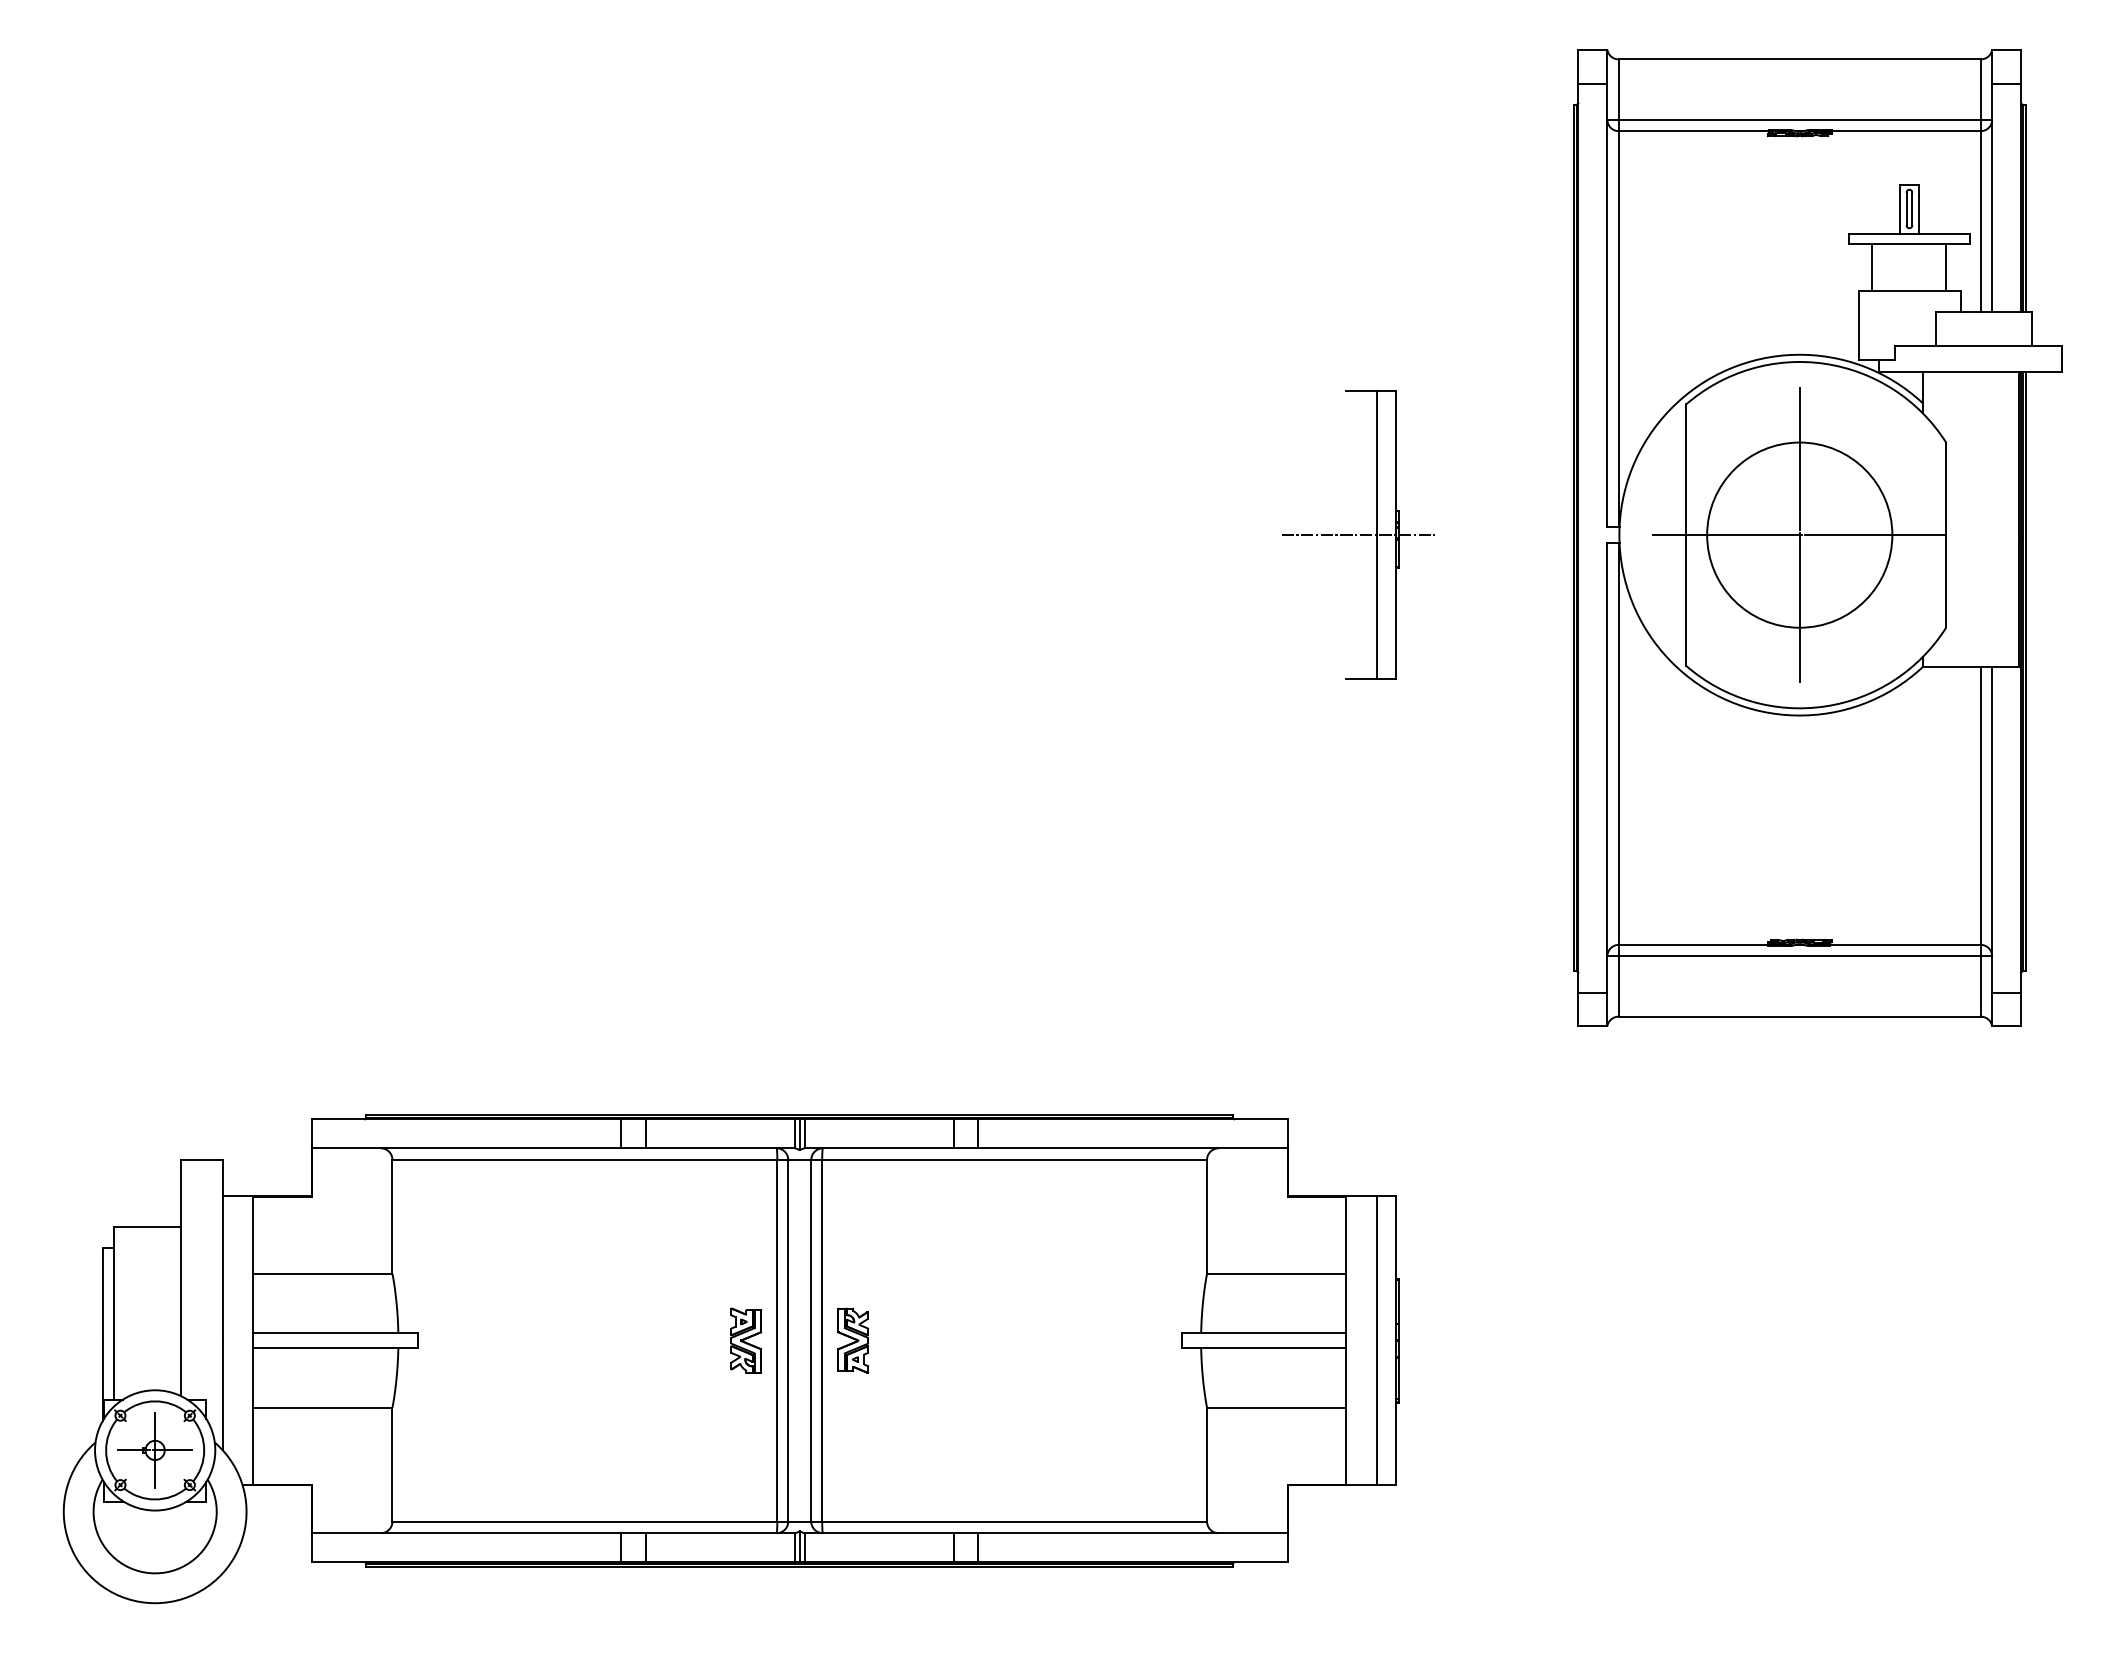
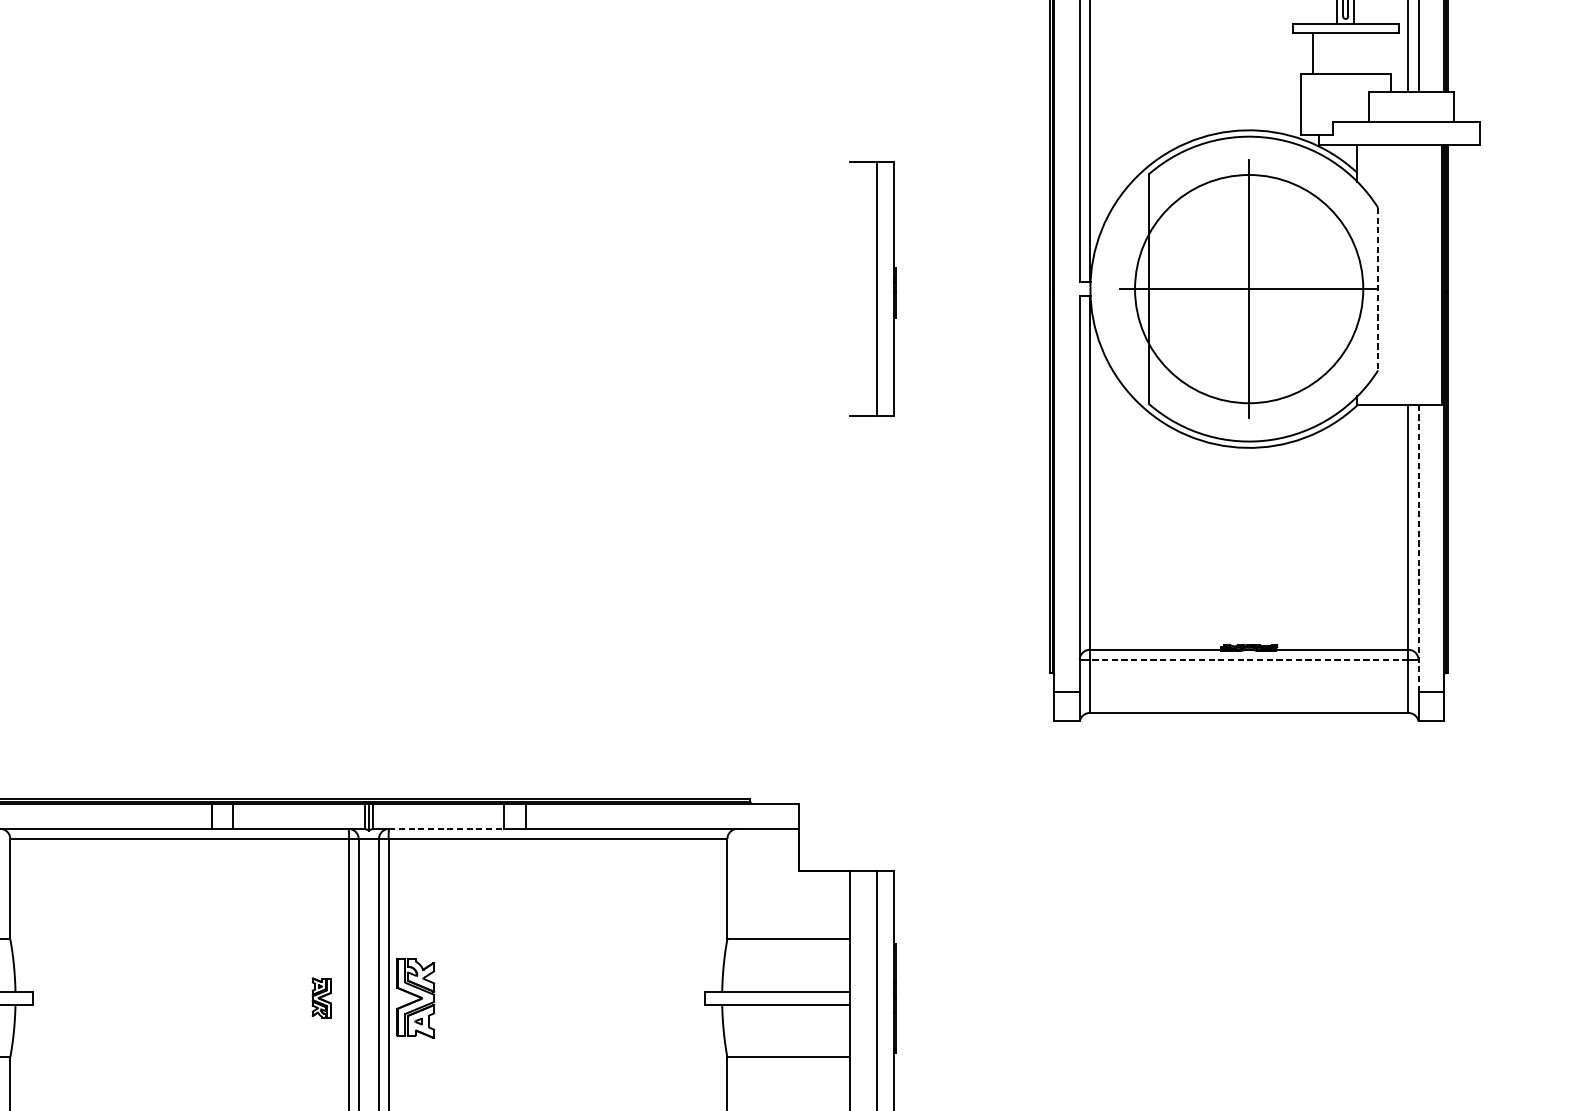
line: (1946, 266) -> (1378, 52), removed
circle: (1799, 534) -> (1248, 288), size x1.4
line: (1357, 535) -> (859, 289), removed
line: (1946, 535) -> (1378, 289), solid -> dashed
line: (1992, 829) -> (1418, 548), solid -> dashed
line: (1799, 956) -> (1248, 660), solid -> dashed
line: (888, 1148) -> (446, 829), solid -> dashed
part: (746, 1340) -> (321, 998), size x0.7
part: (853, 1340) -> (416, 998), size x1.4

